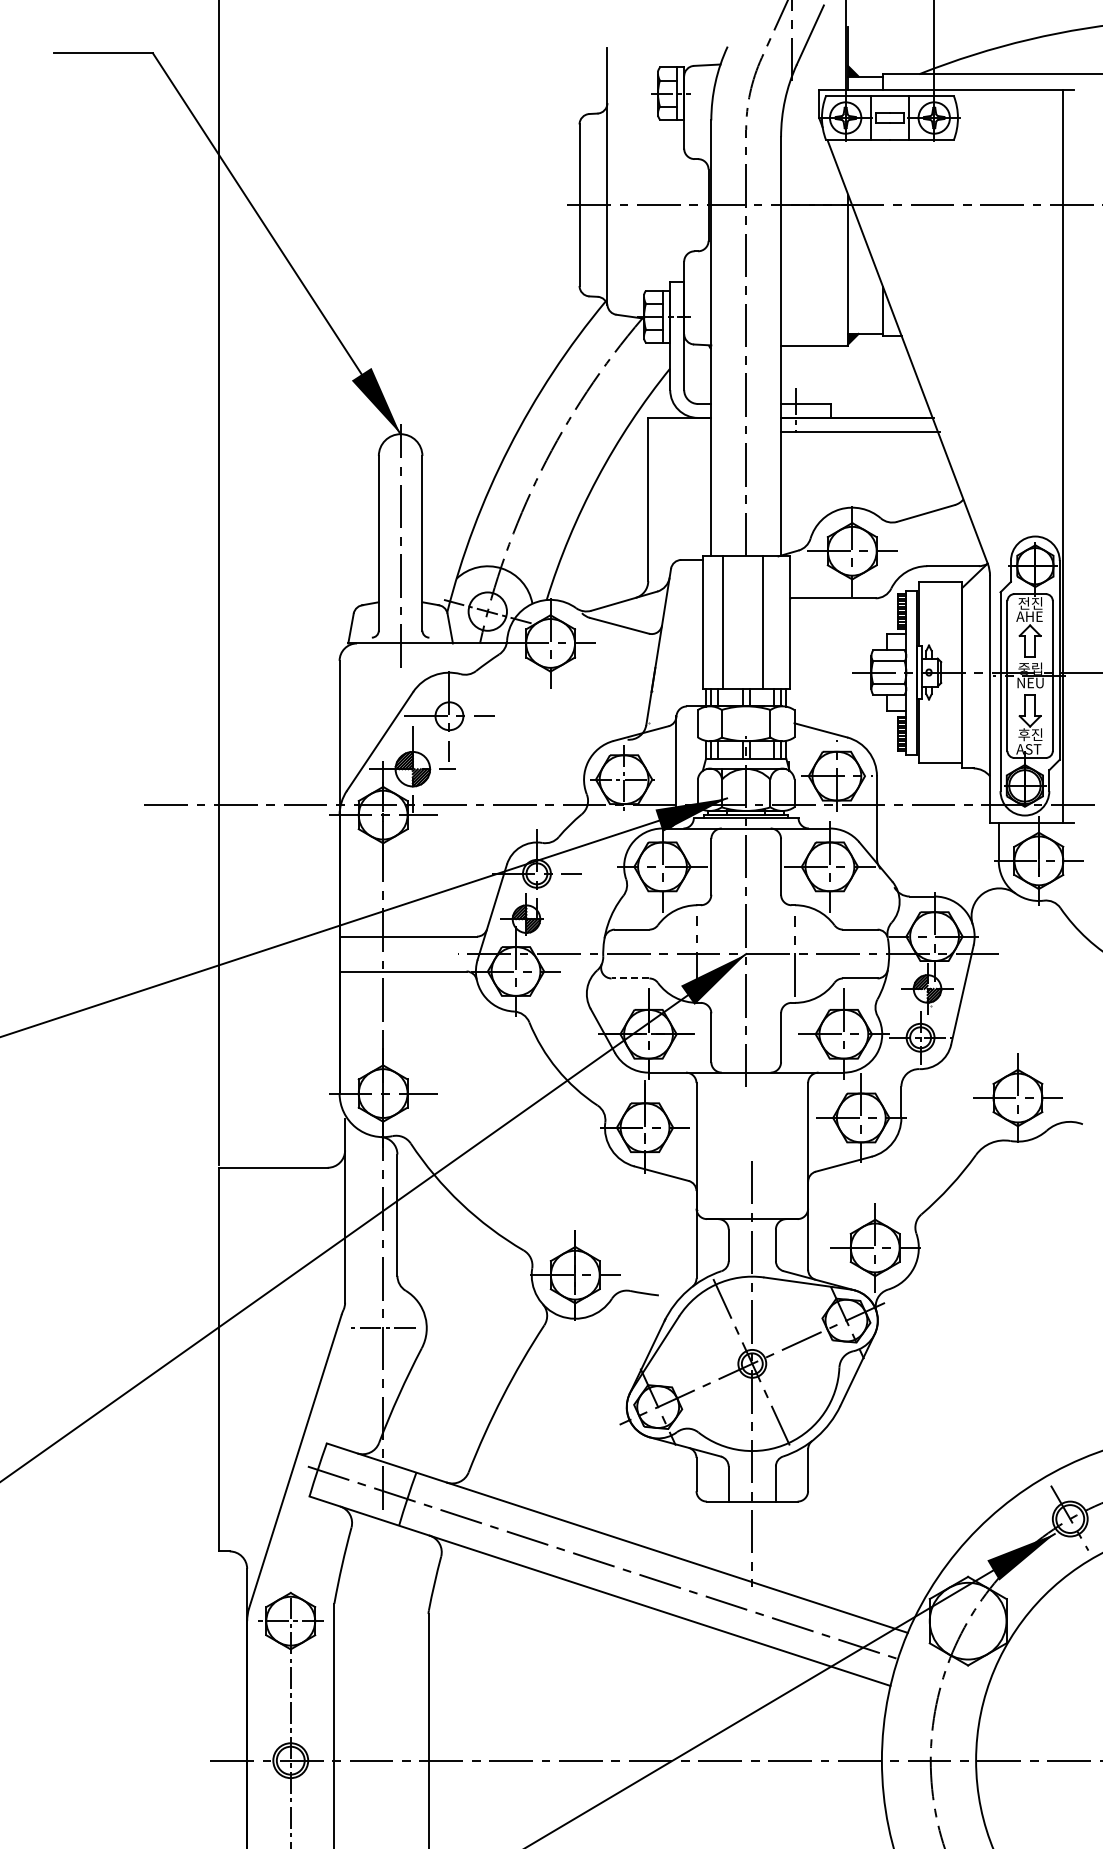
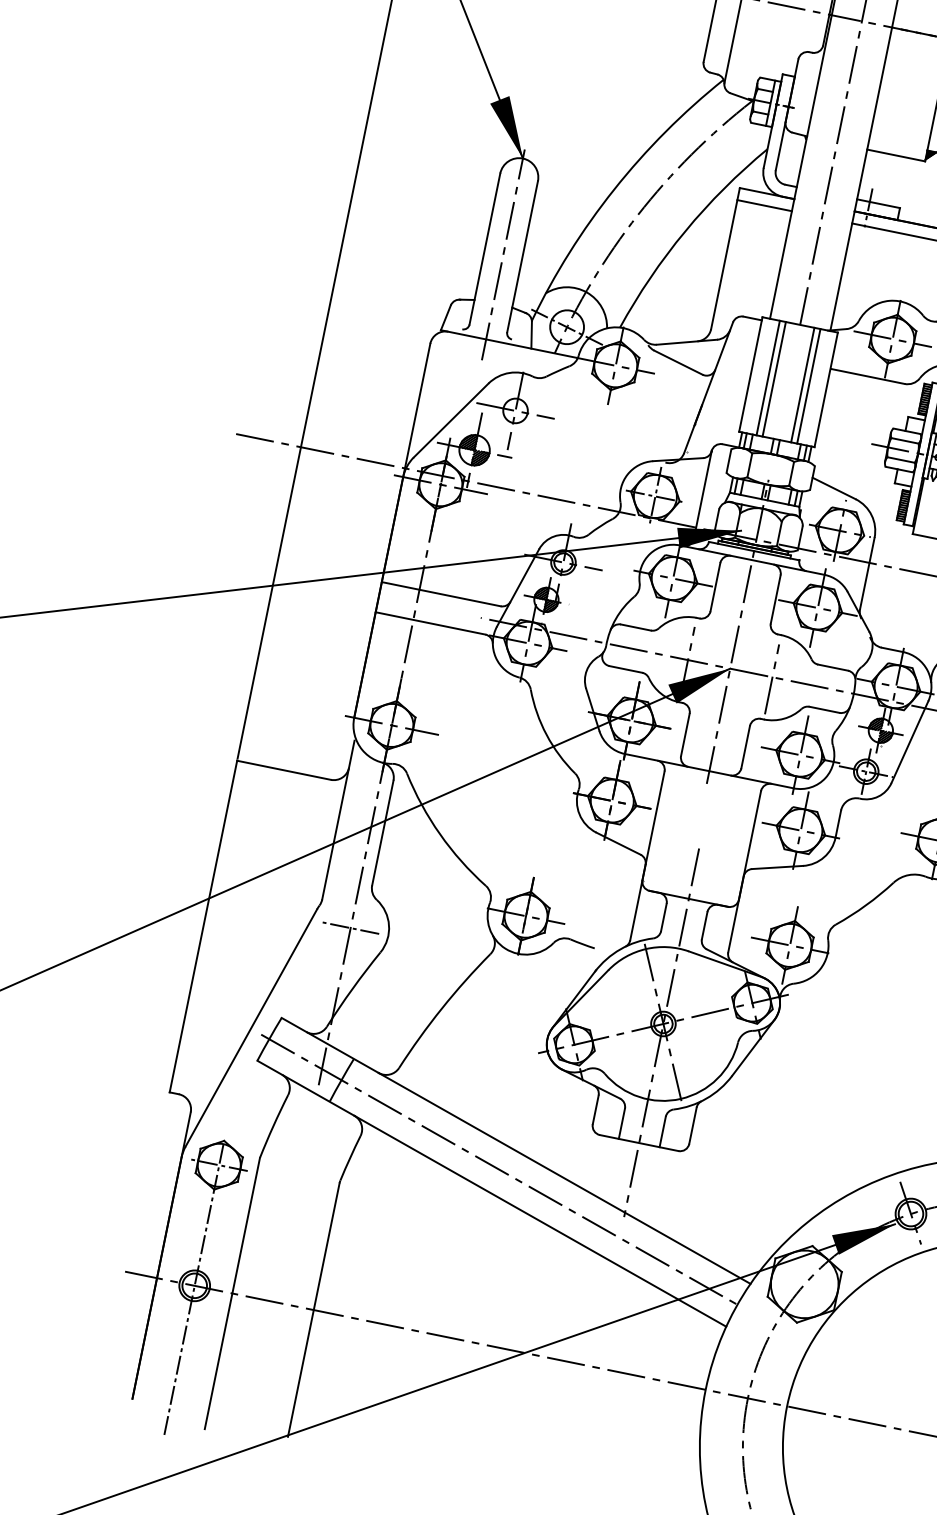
line: (679, 431) -> (764, 205), added
line: (729, 622) -> (774, 379), added
line: (769, 622) -> (808, 386), added
line: (630, 978) -> (625, 669), dashed -> solid

